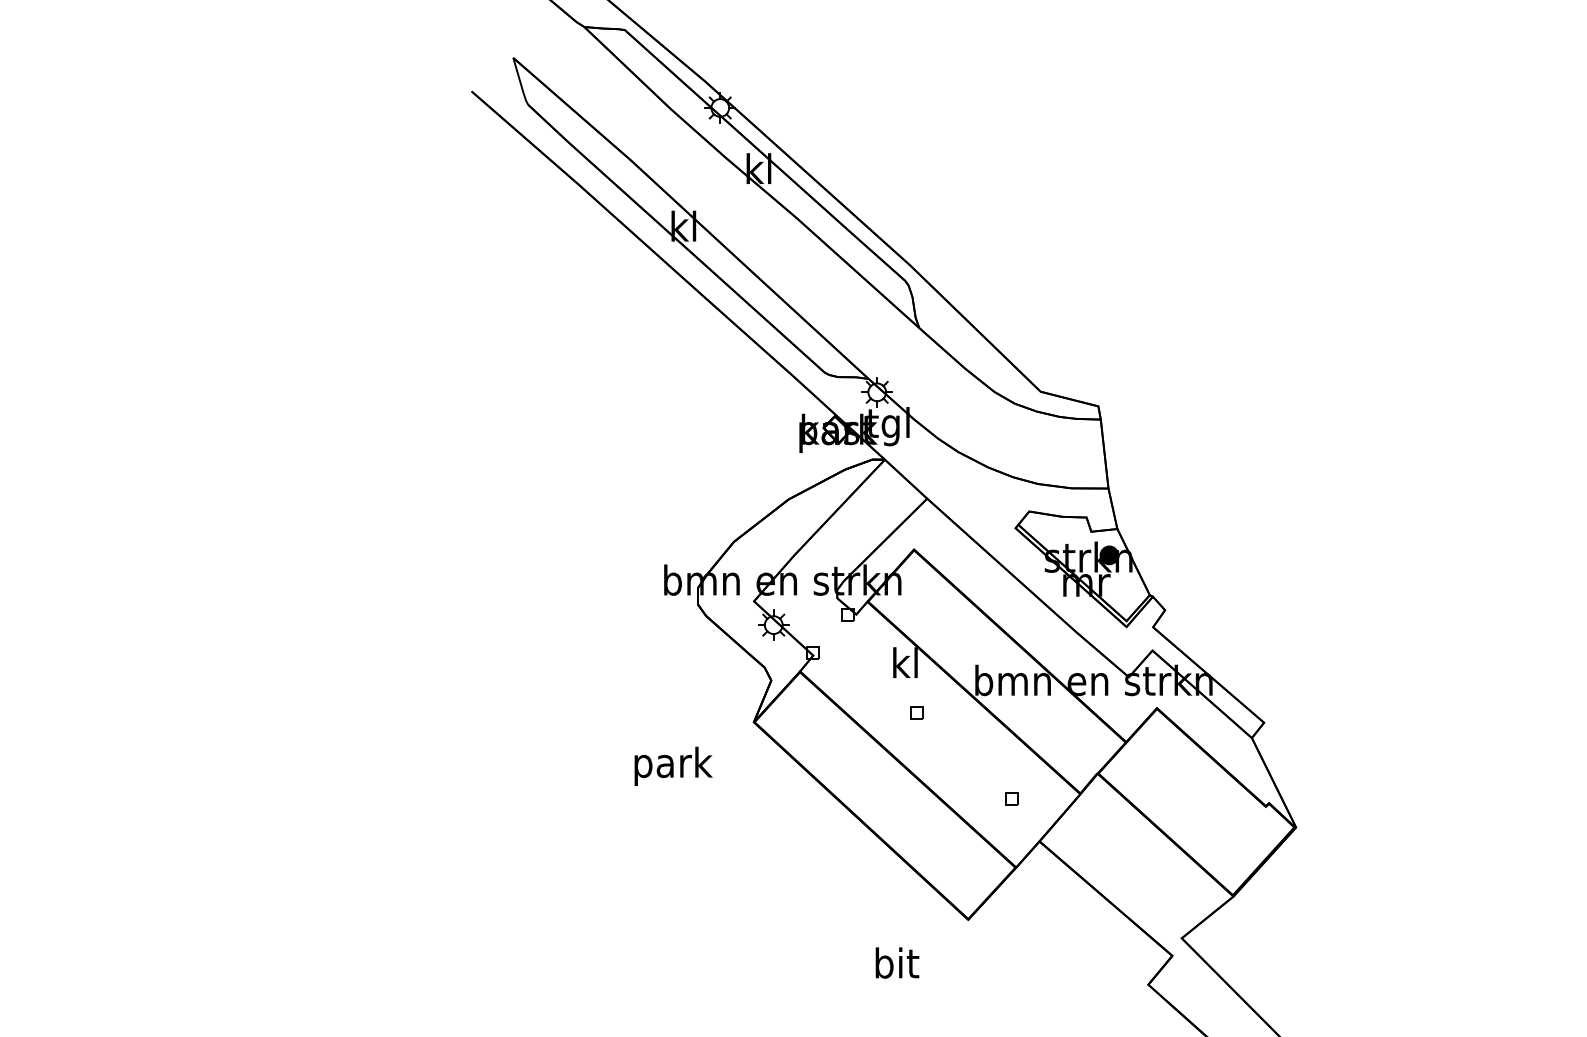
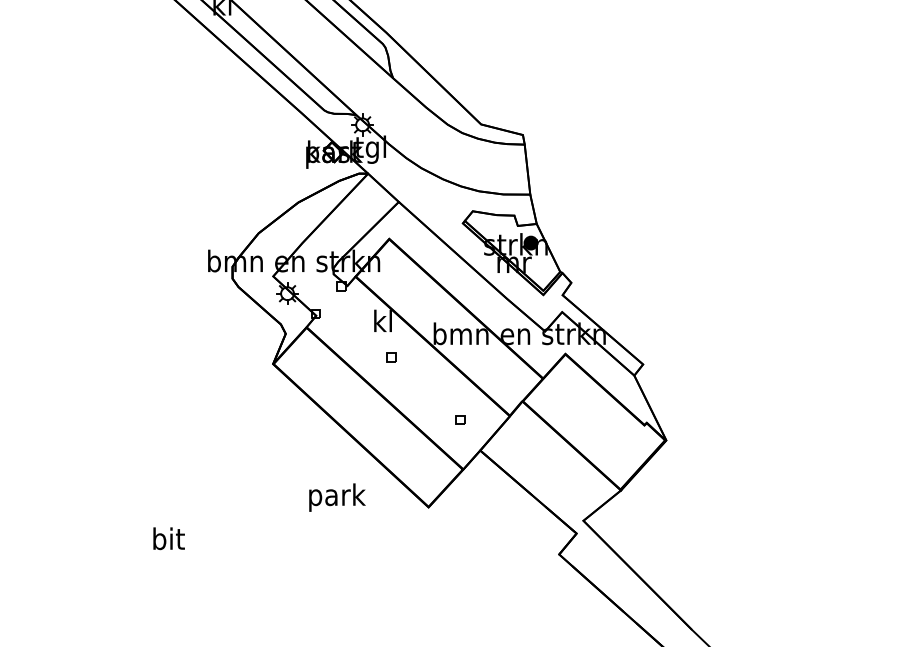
text: (673, 765) -> (337, 497), moved
text: (897, 962) -> (169, 538), moved

